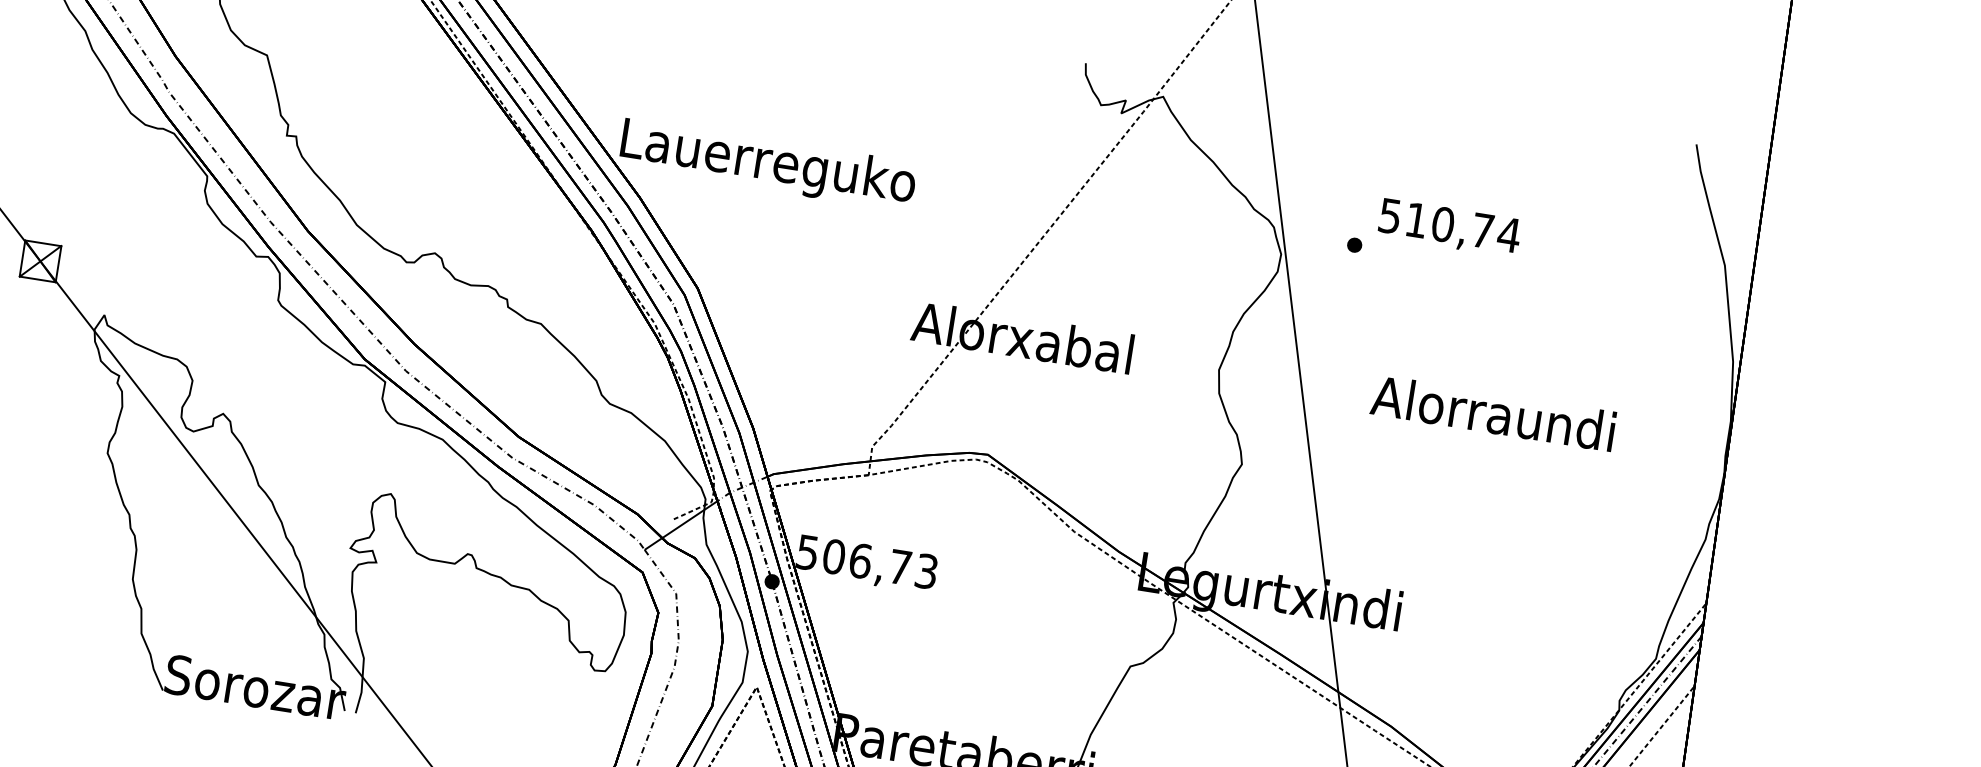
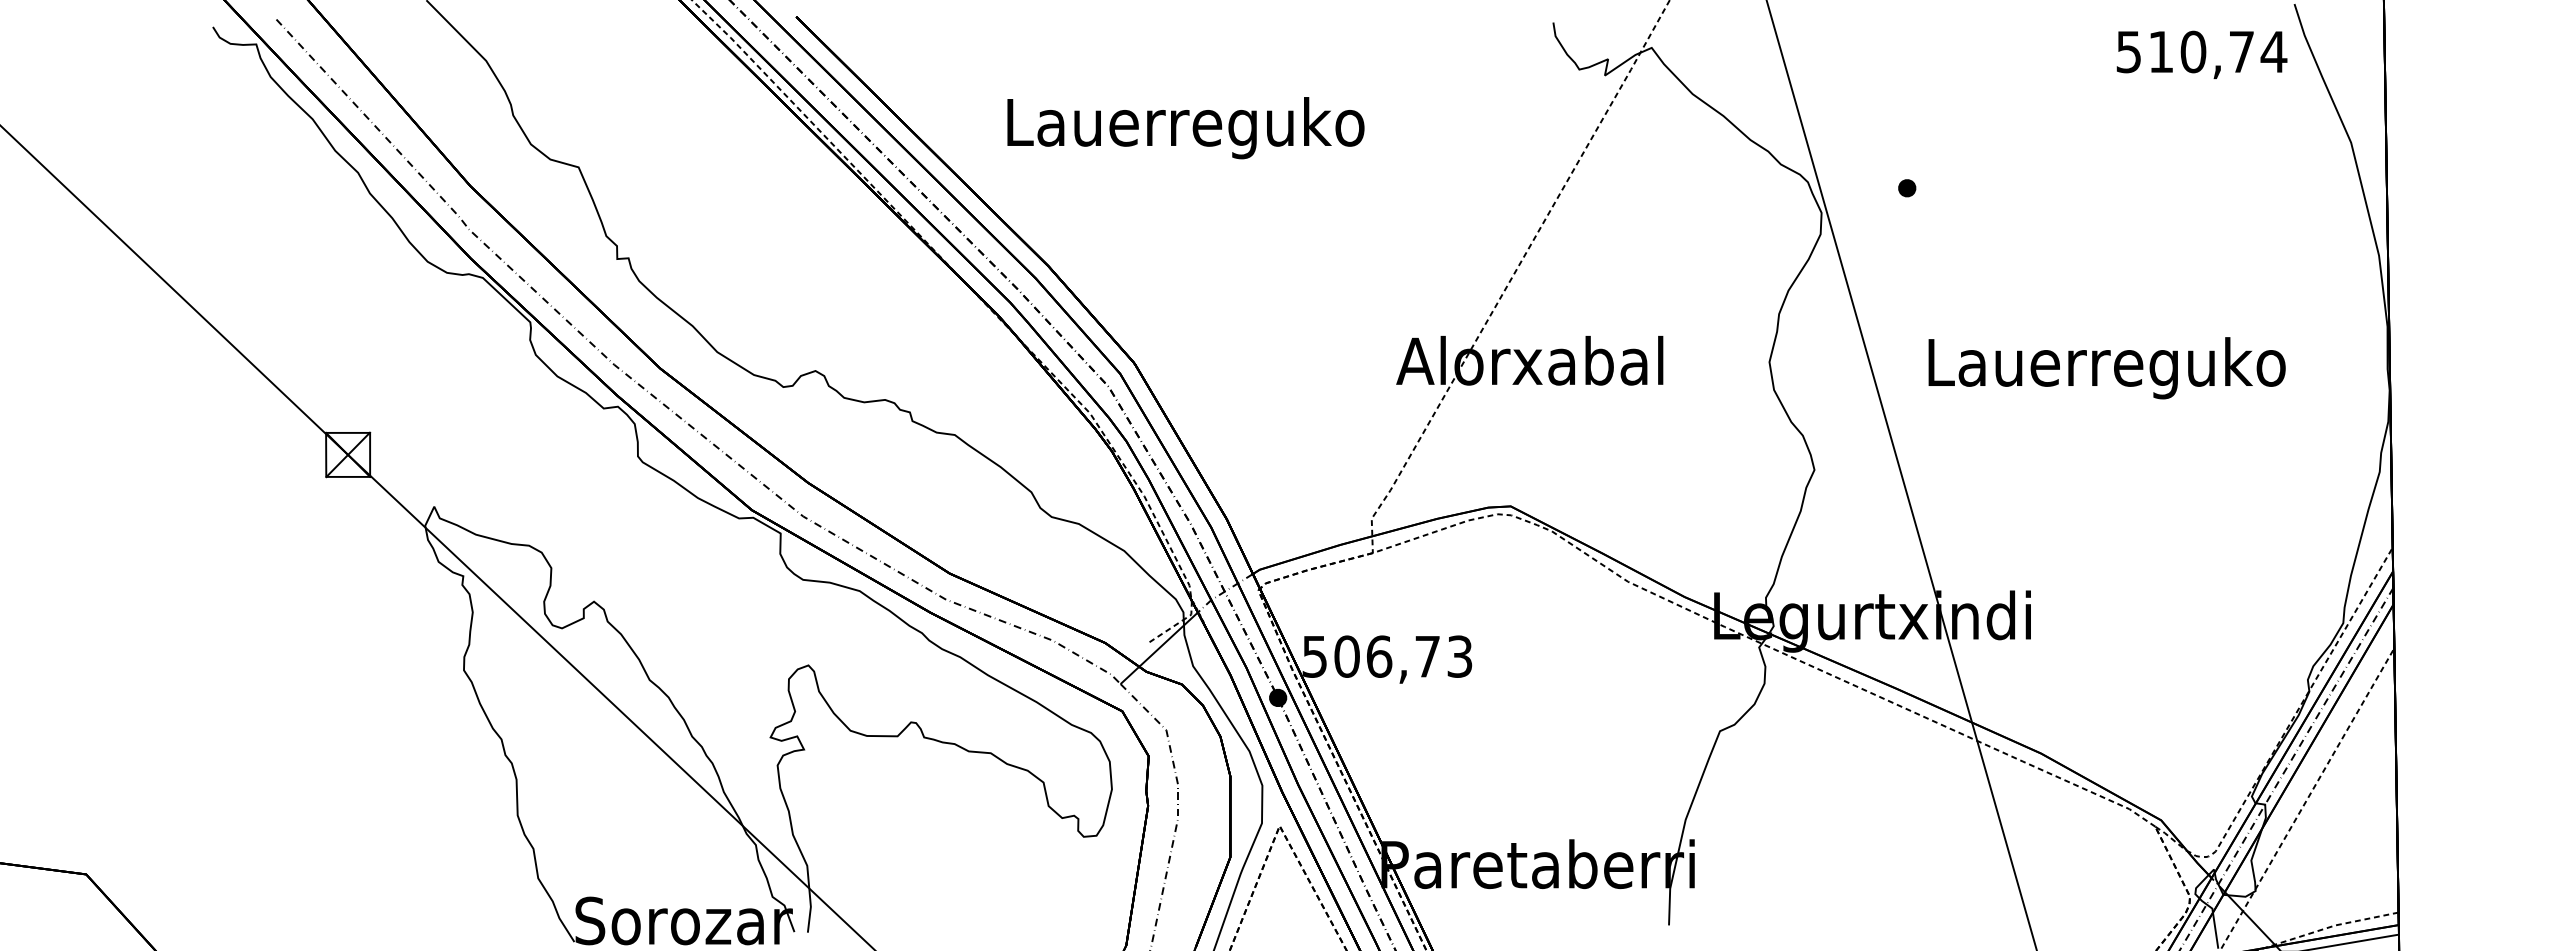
text: (767, 165) -> (1185, 128), moved
text: (1449, 227) -> (2201, 54), moved
text: (1494, 419) -> (2106, 368), Alorraundi -> Lauerreguko

